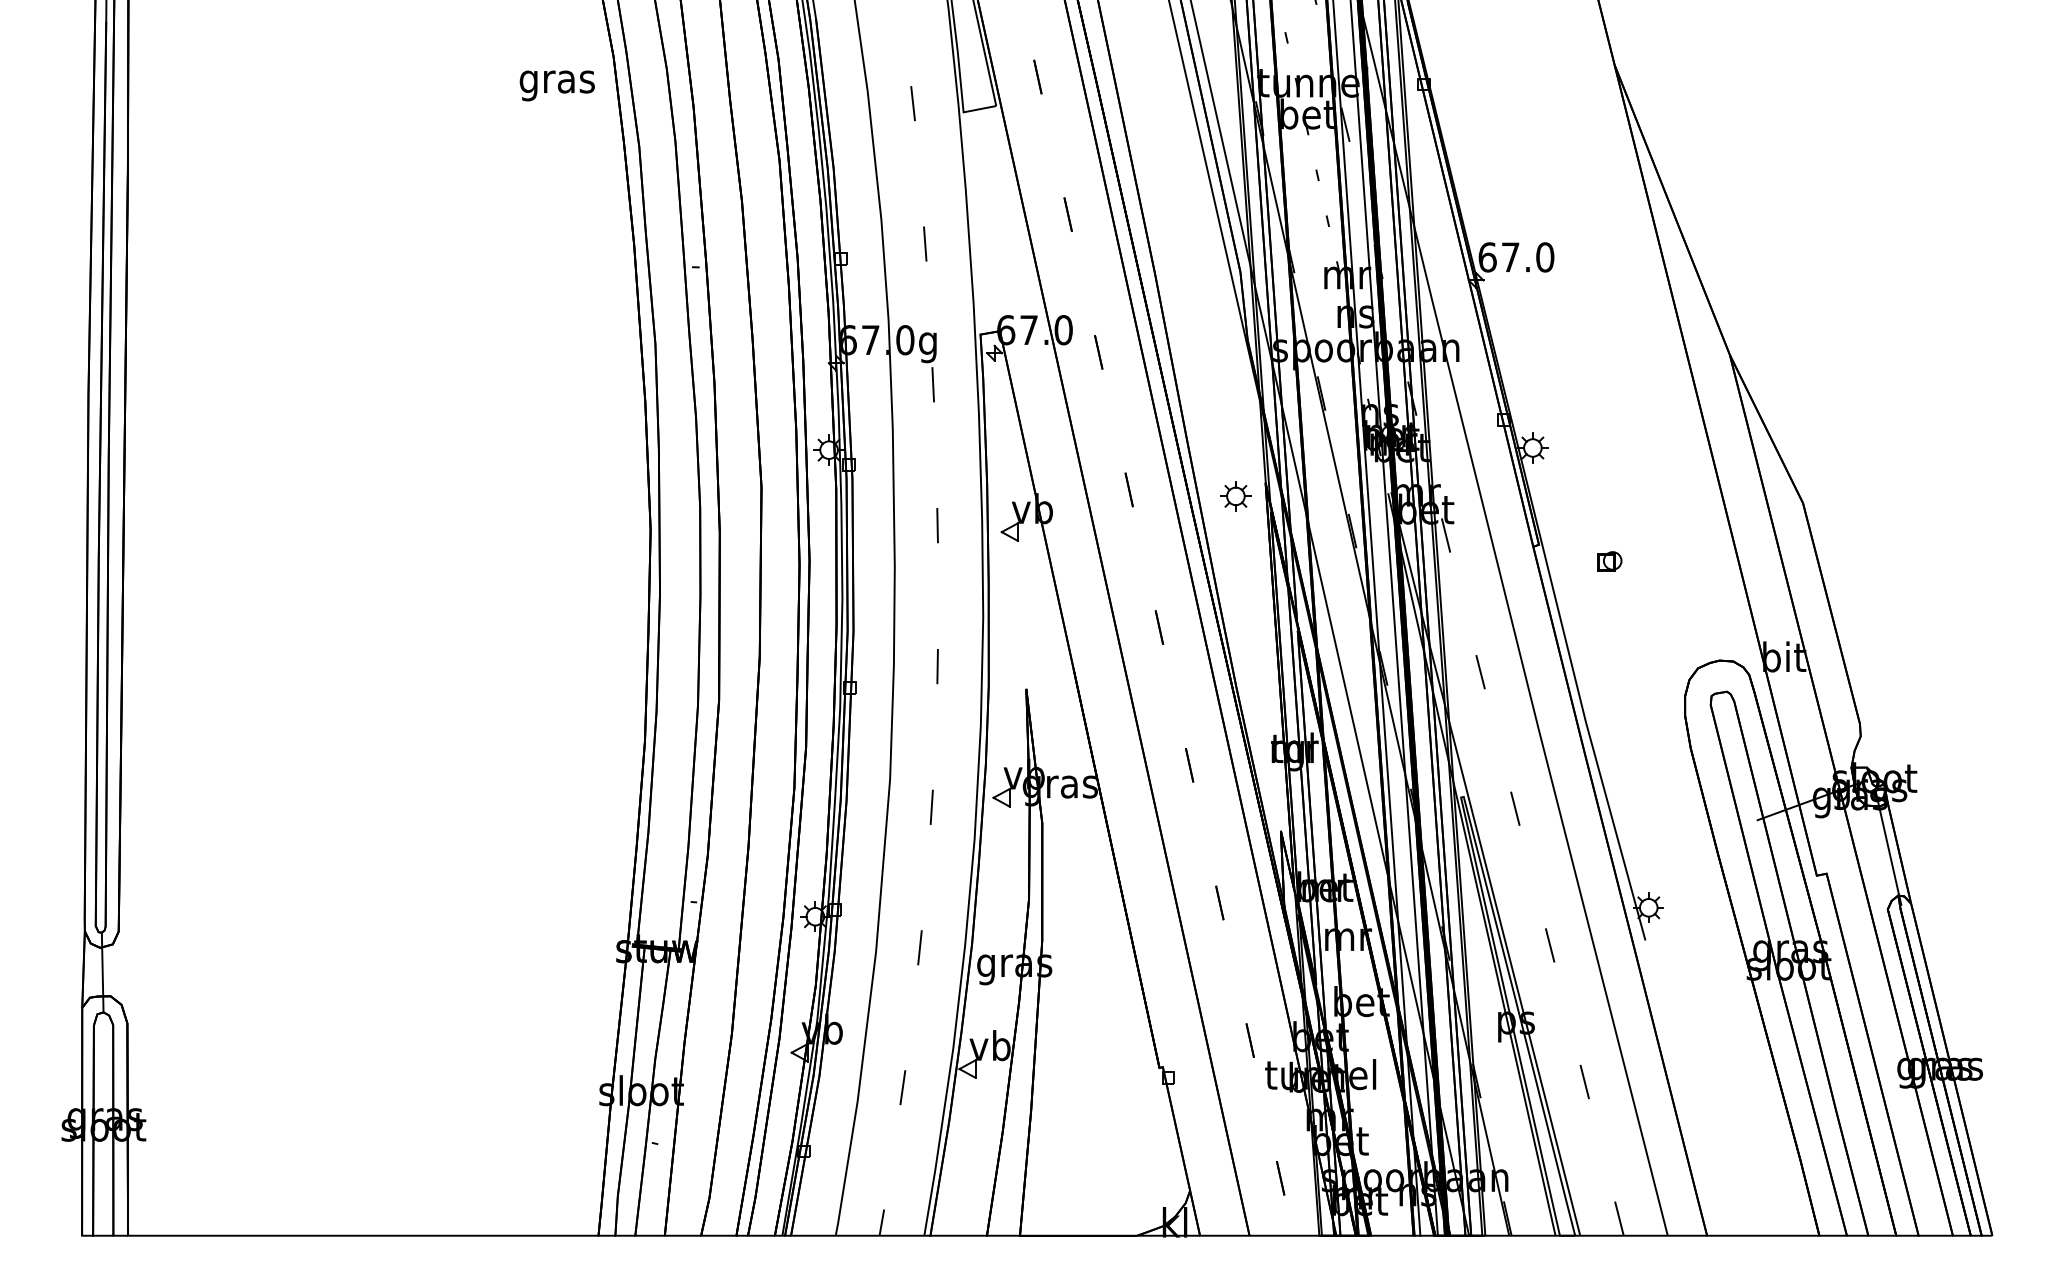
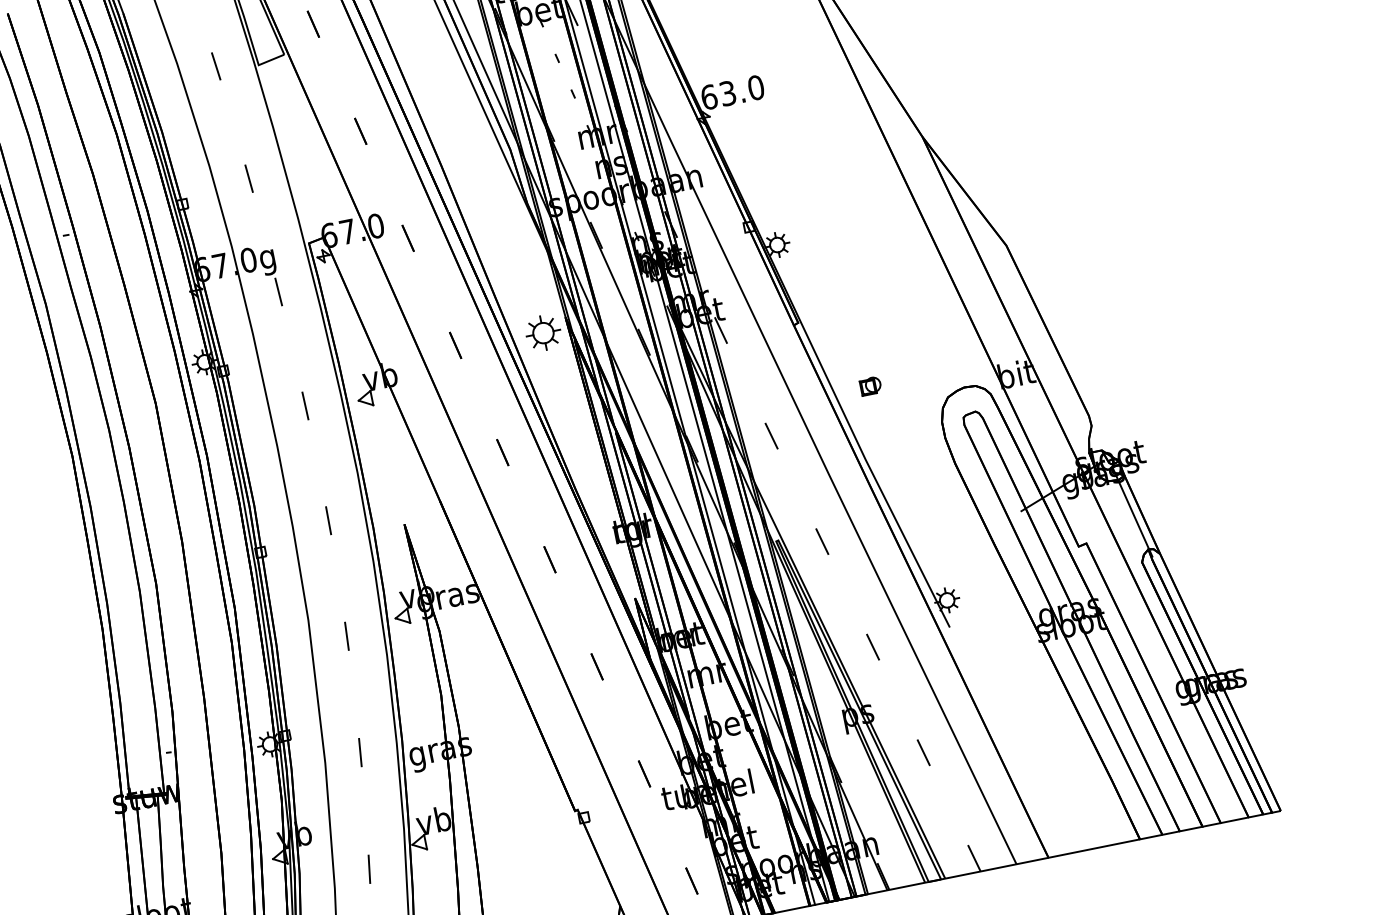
text: (1510, 257) -> (727, 93), 67.0 -> 63.0
part: (1235, 496) -> (543, 333), size x1.4
part: (1609, 561) -> (870, 385), moved

